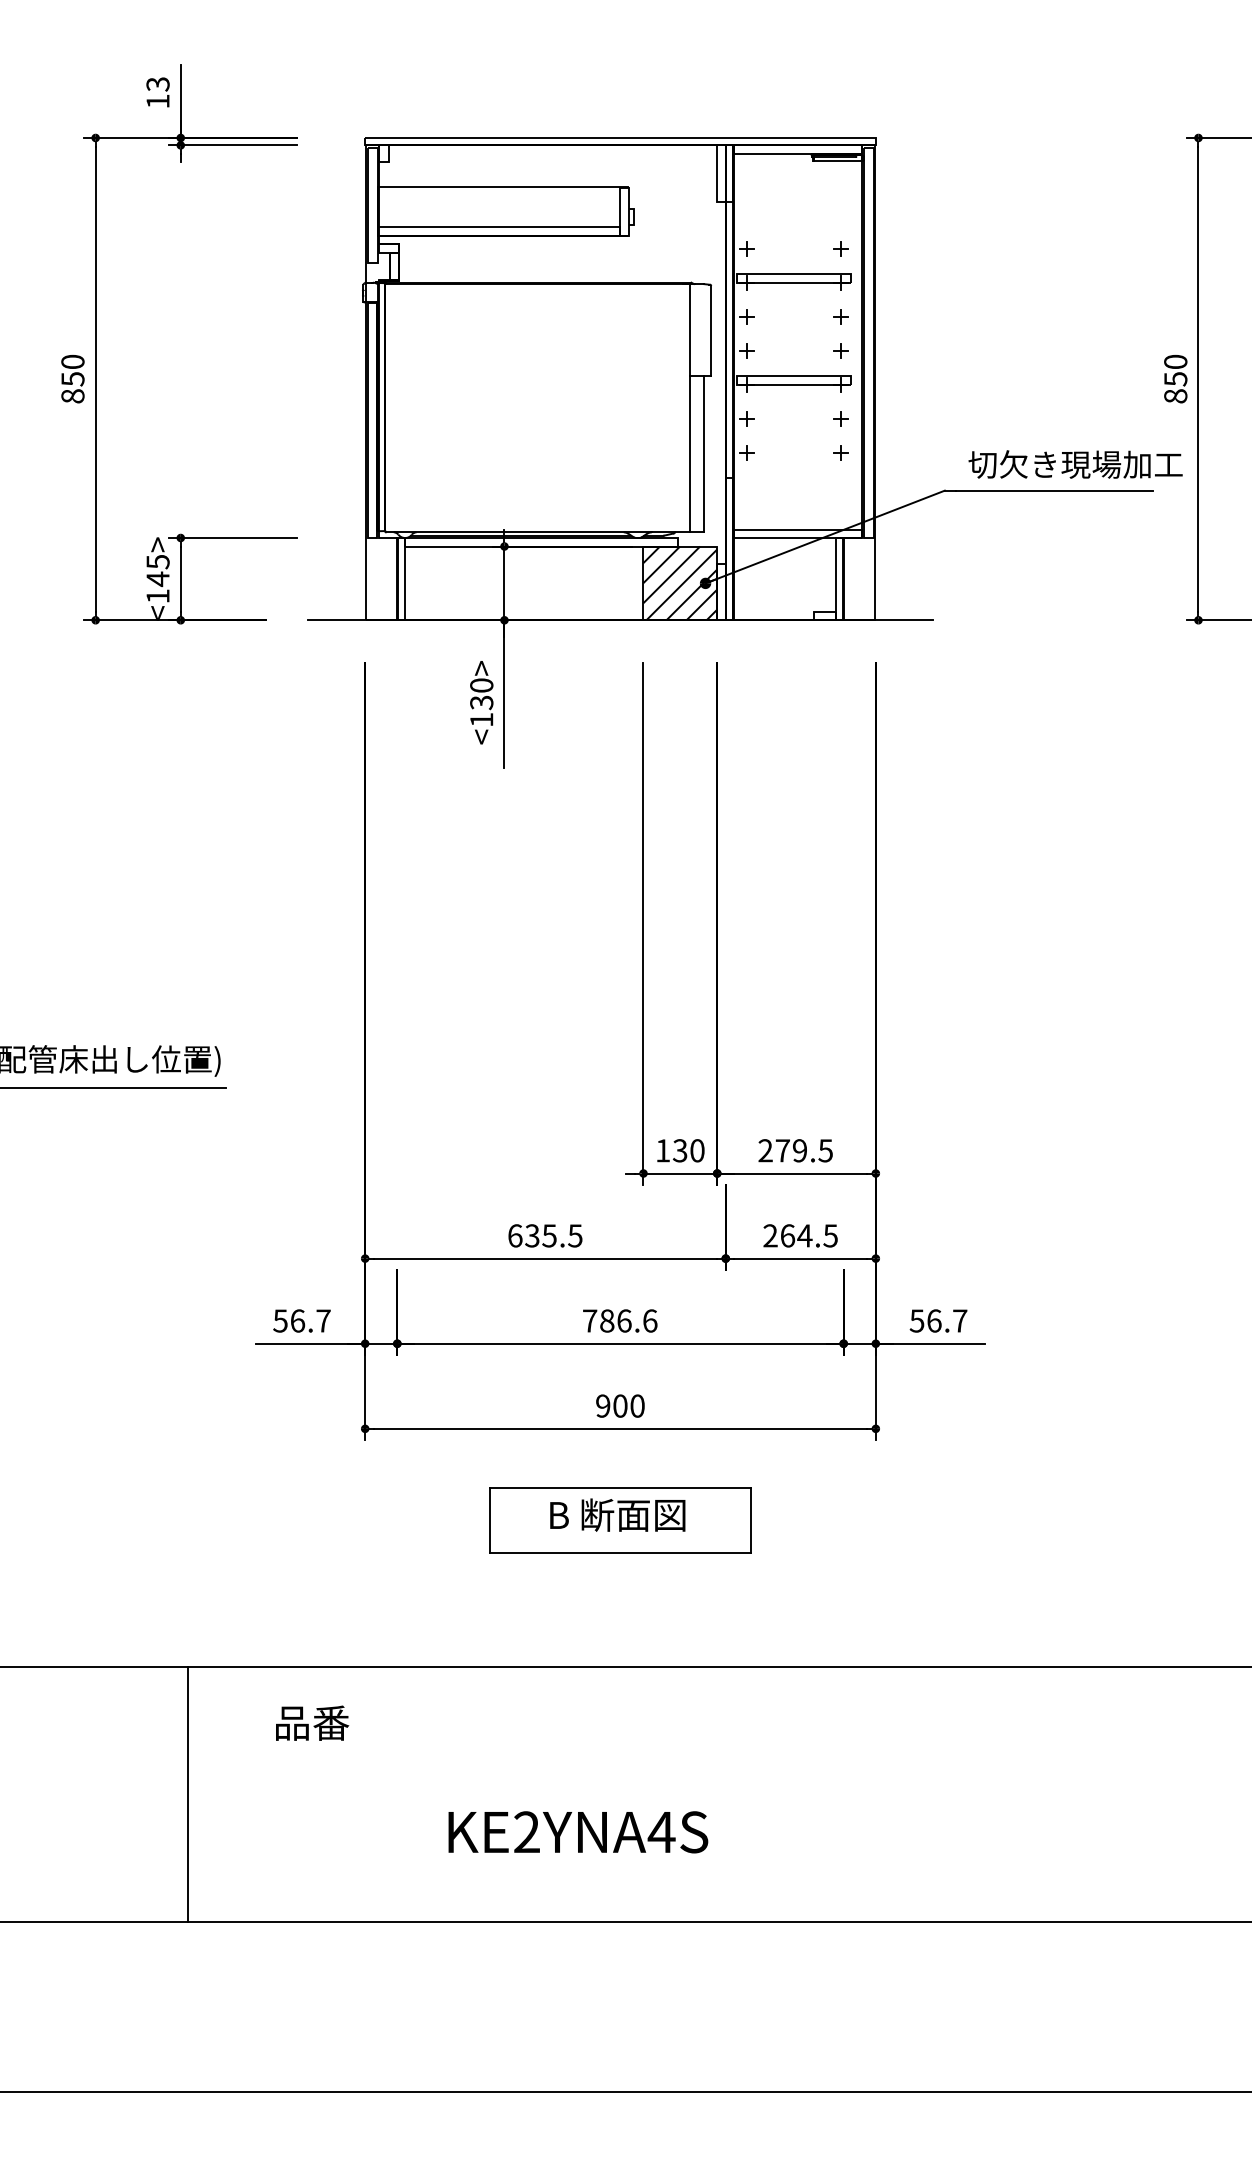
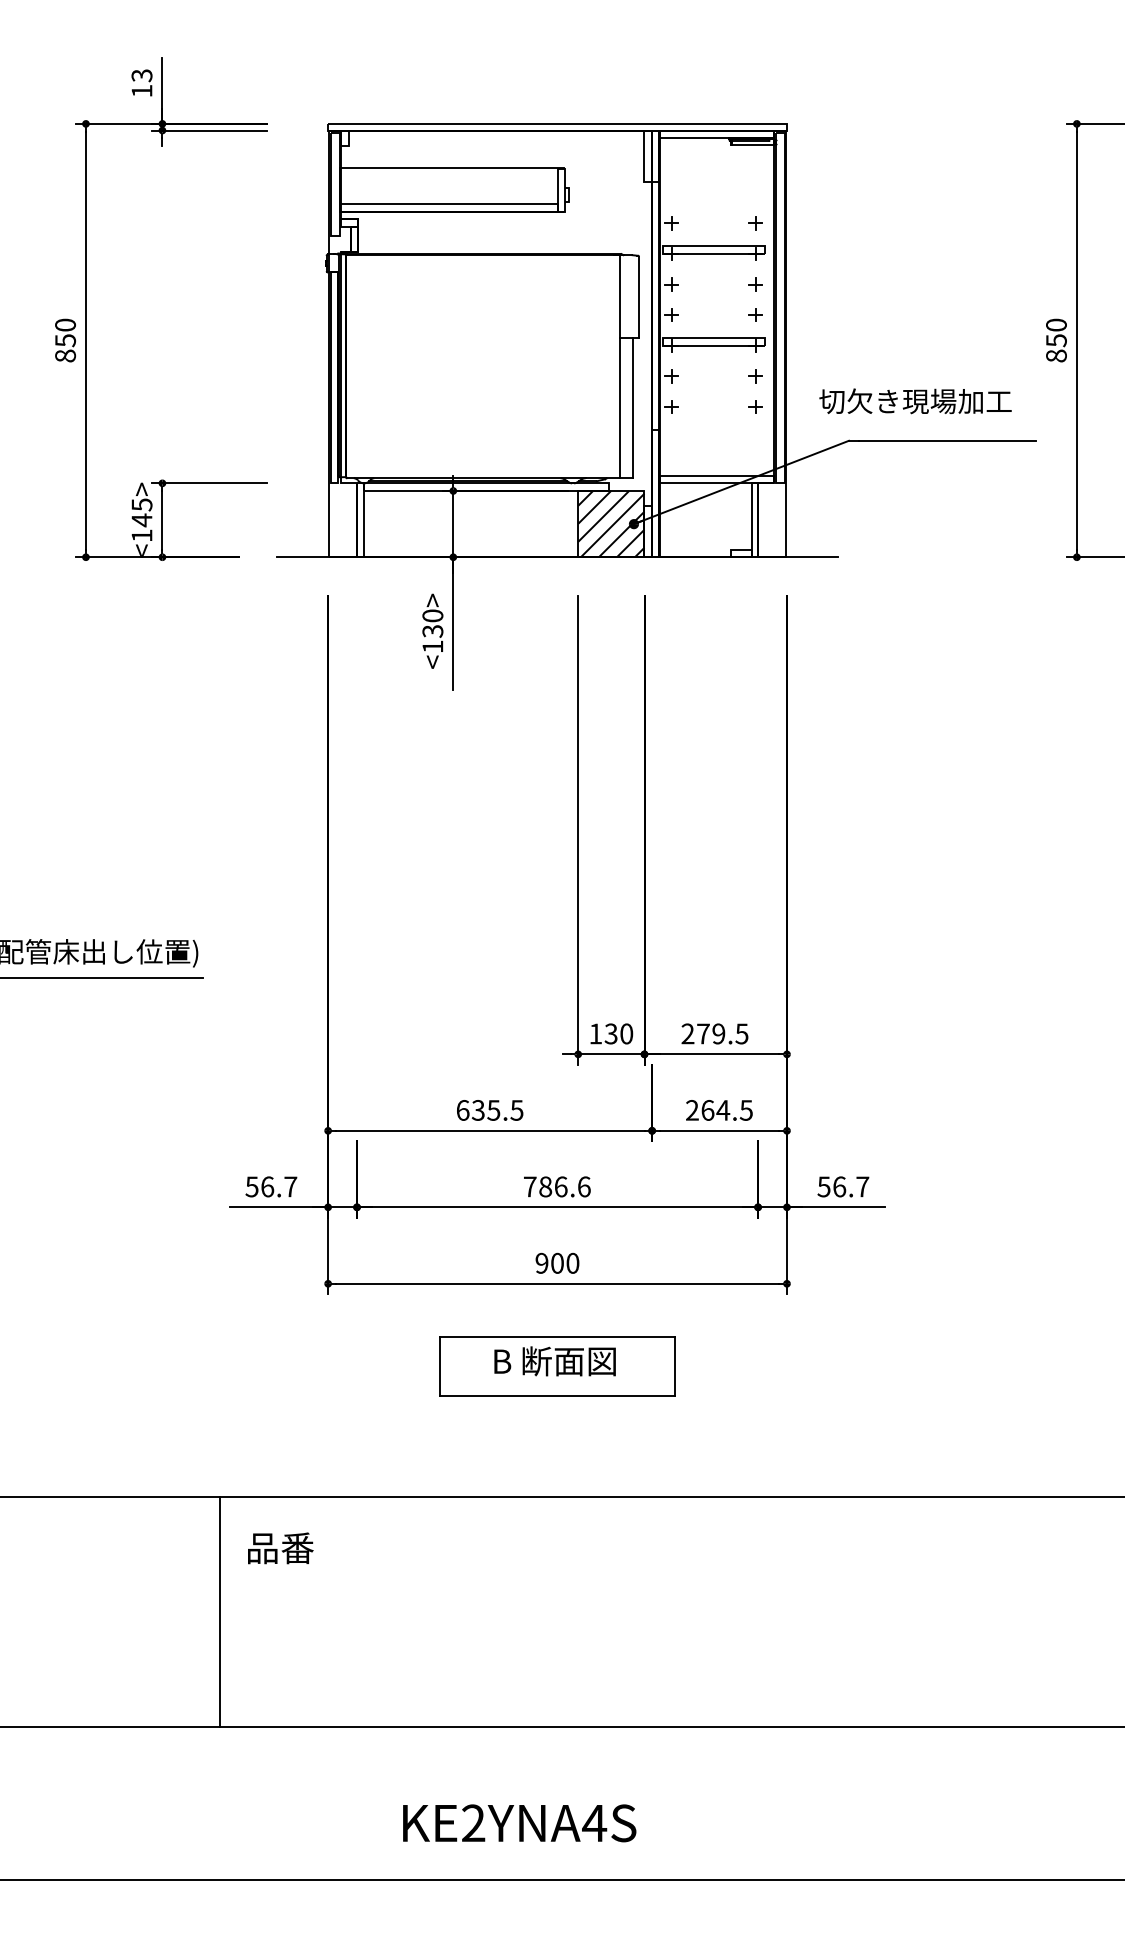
text: (1075, 464) -> (915, 401), moved
line: (187, 1793) -> (219, 1611), moved
text: (578, 1832) -> (519, 1823), moved

